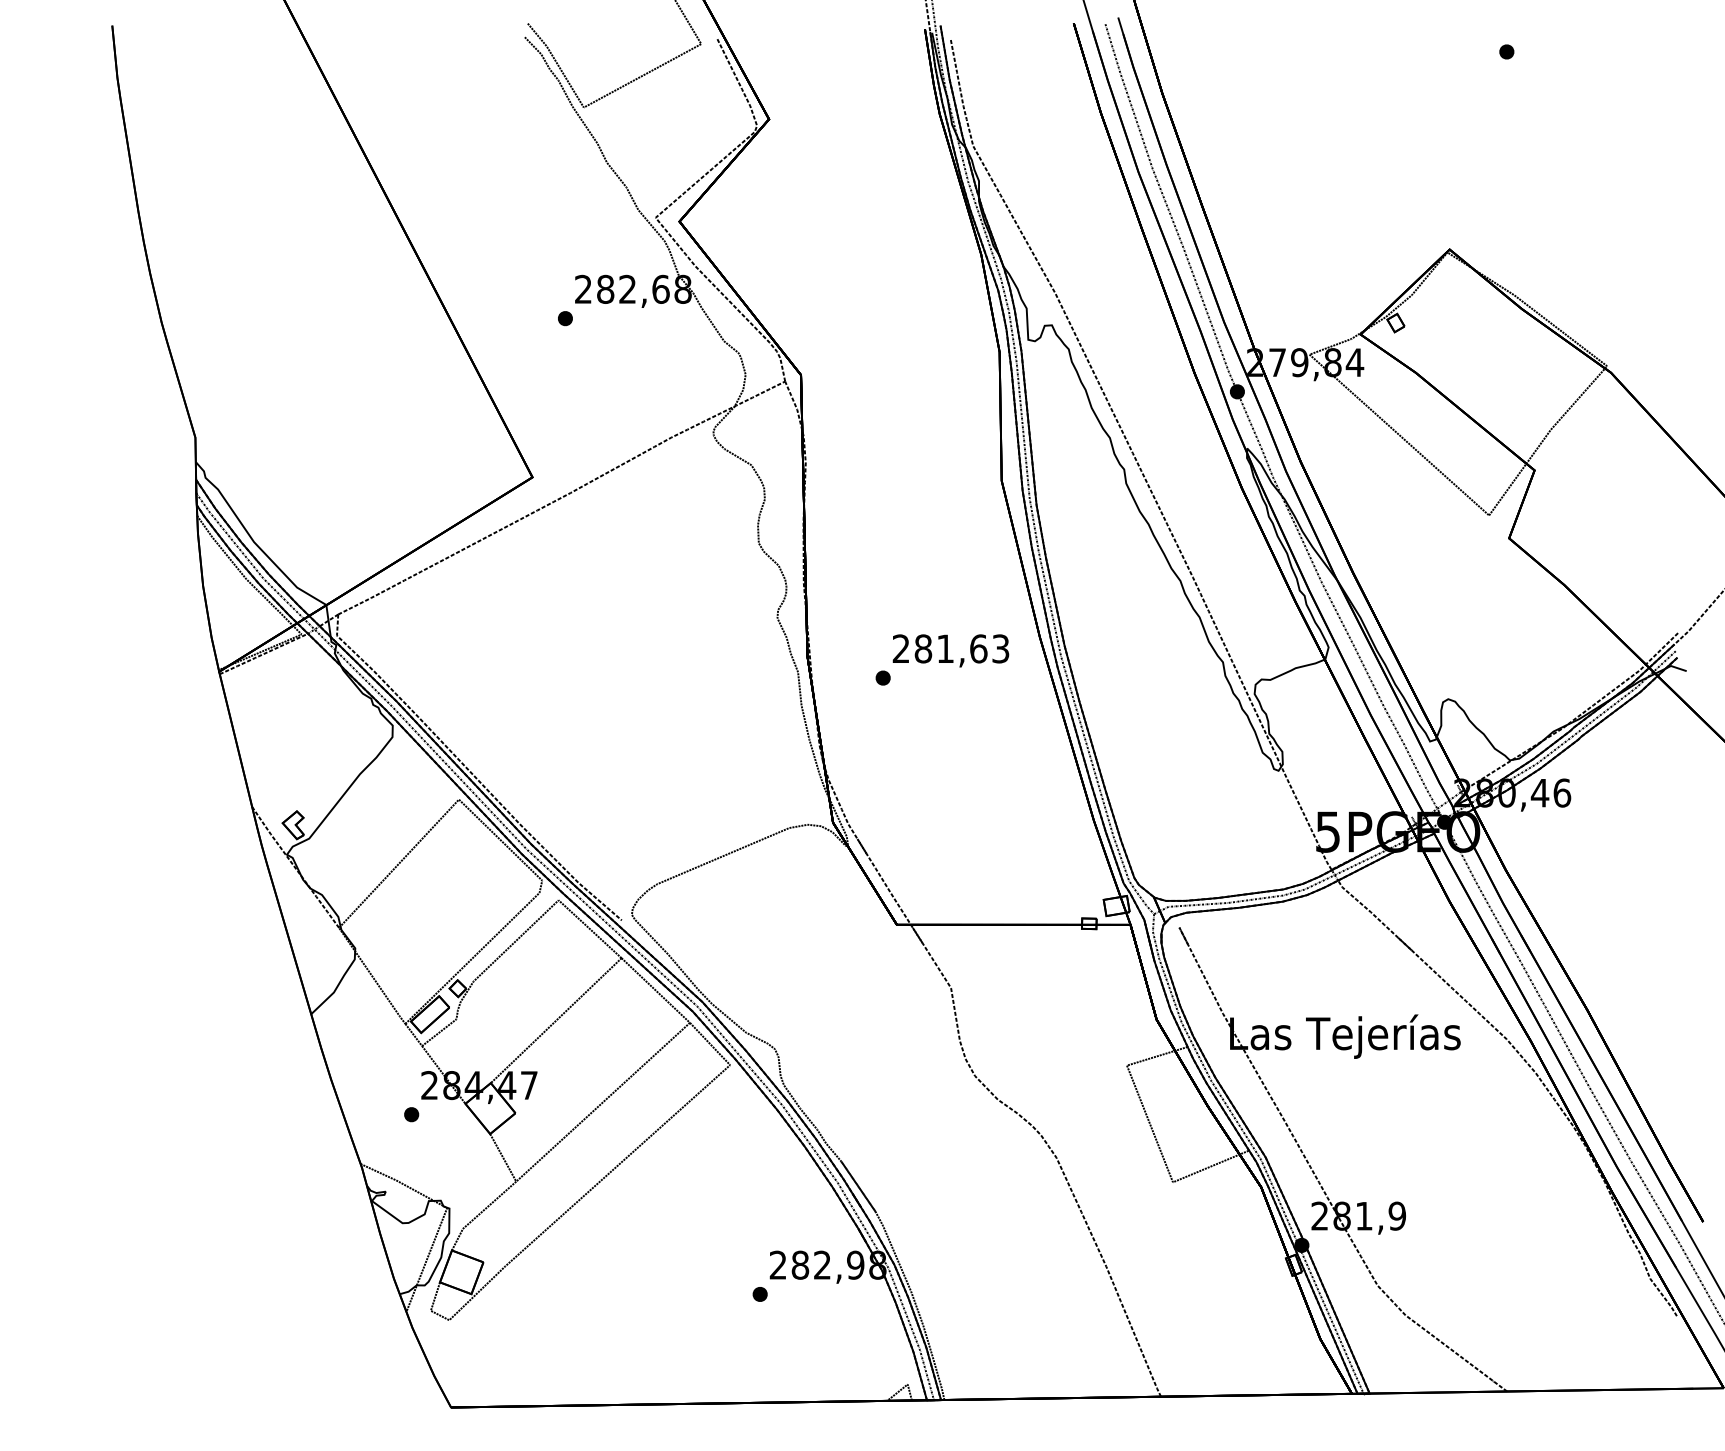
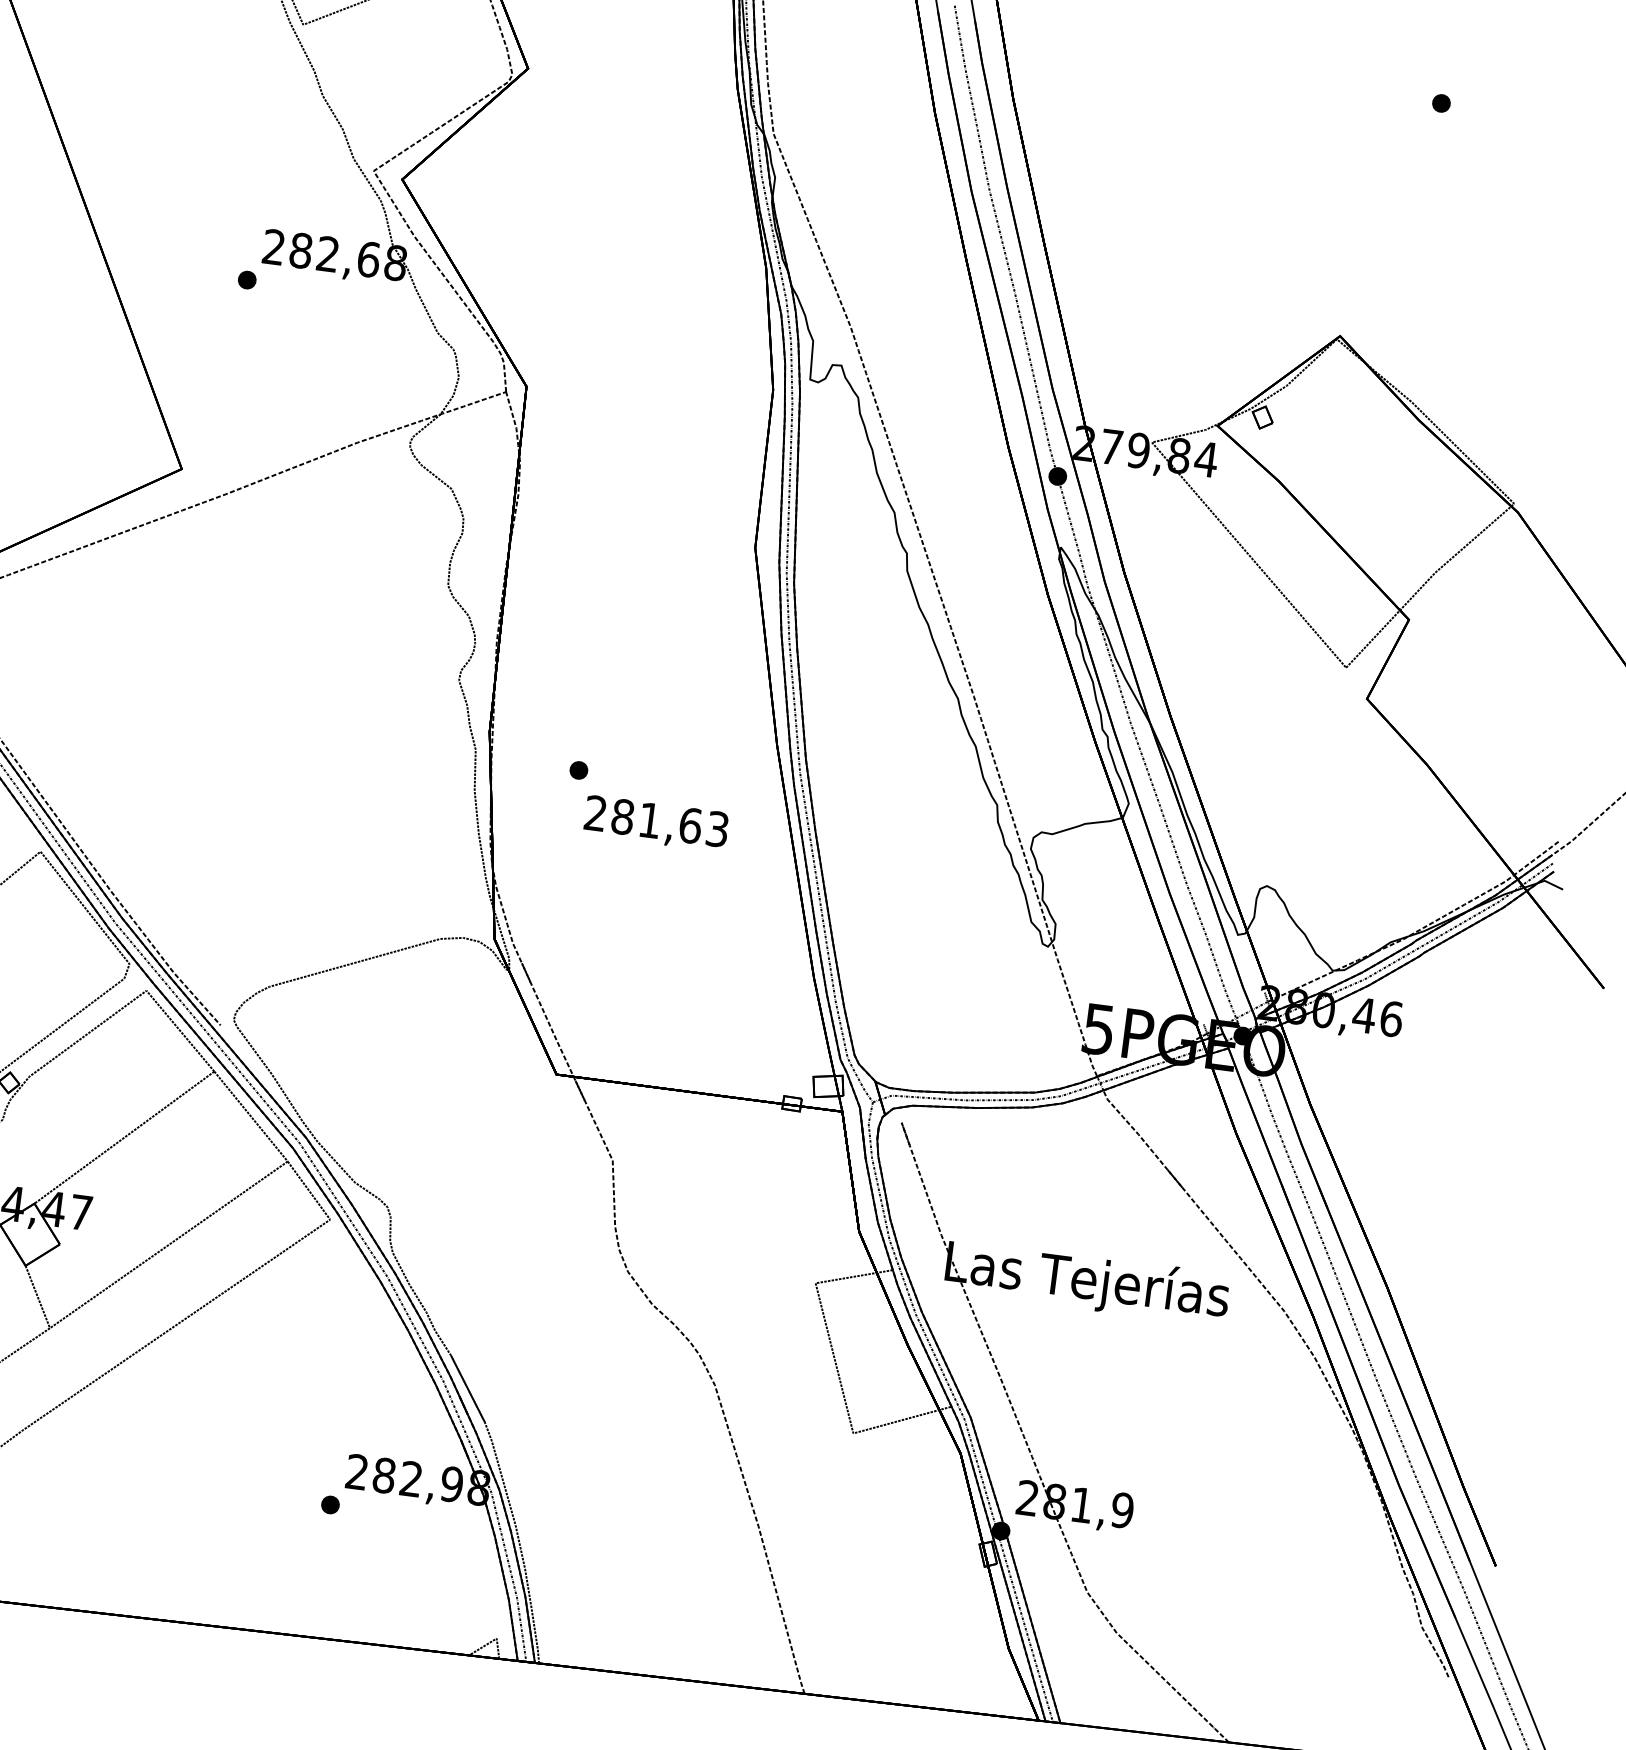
text: (950, 650) -> (655, 823), moved

